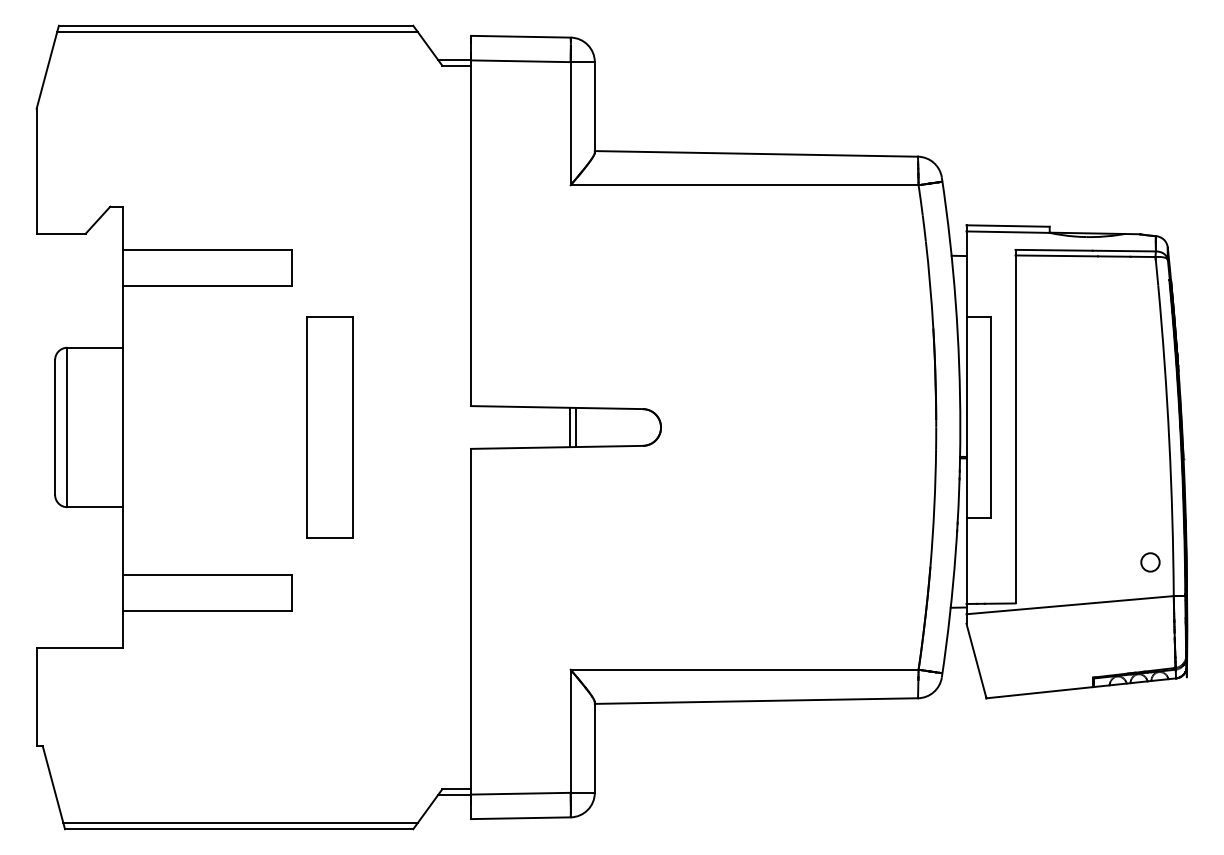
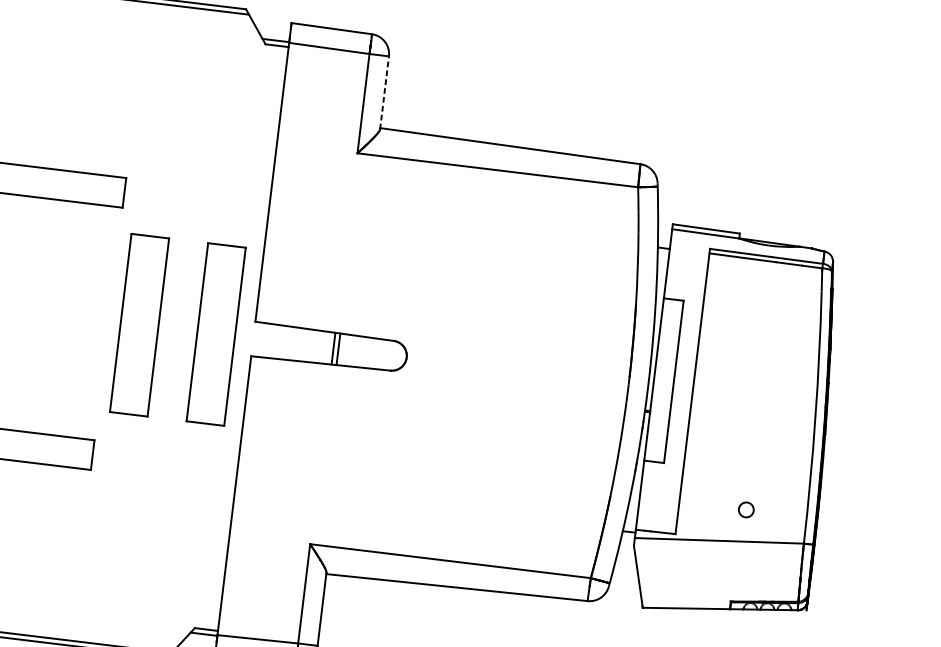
line: (594, 106) -> (384, 92), solid -> dashed
part: (424, 427) -> (215, 334), added
circle: (1150, 562) -> (746, 509), moved

